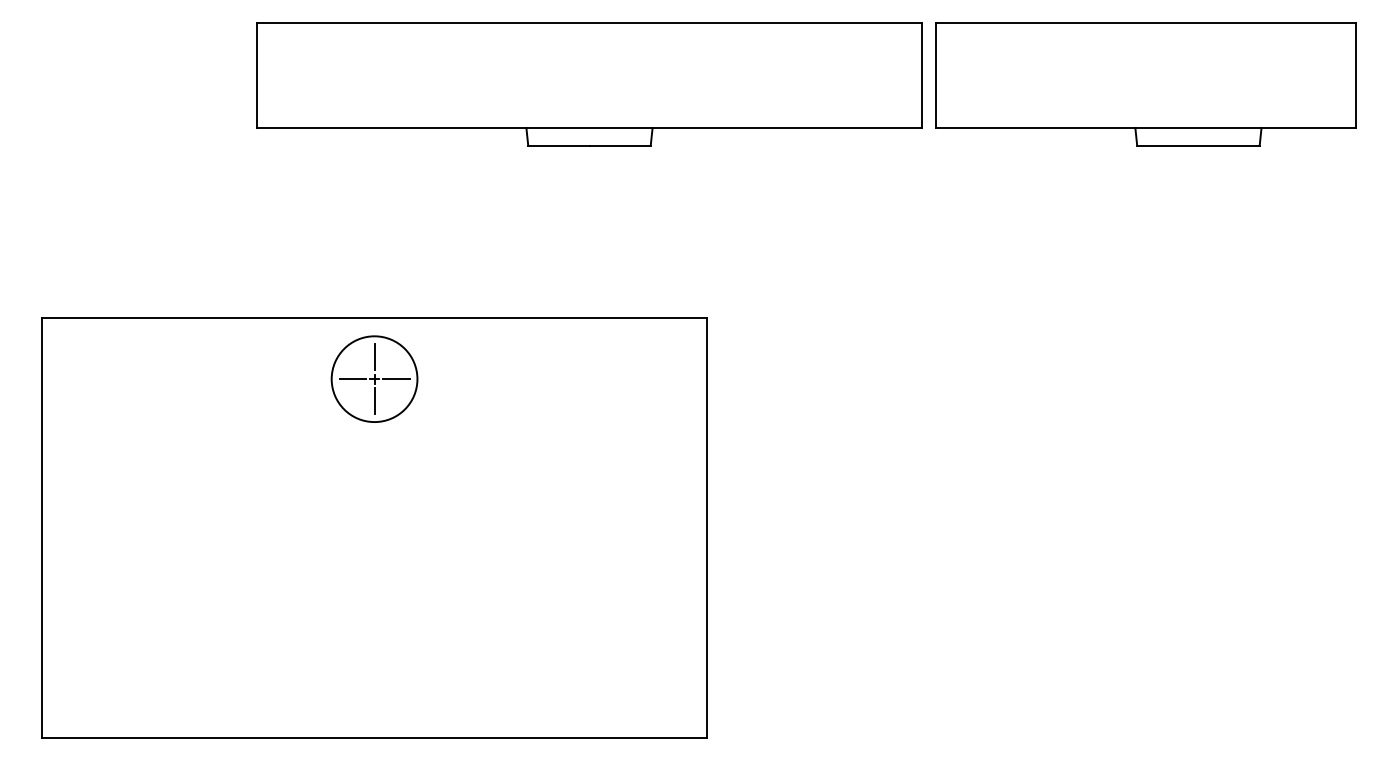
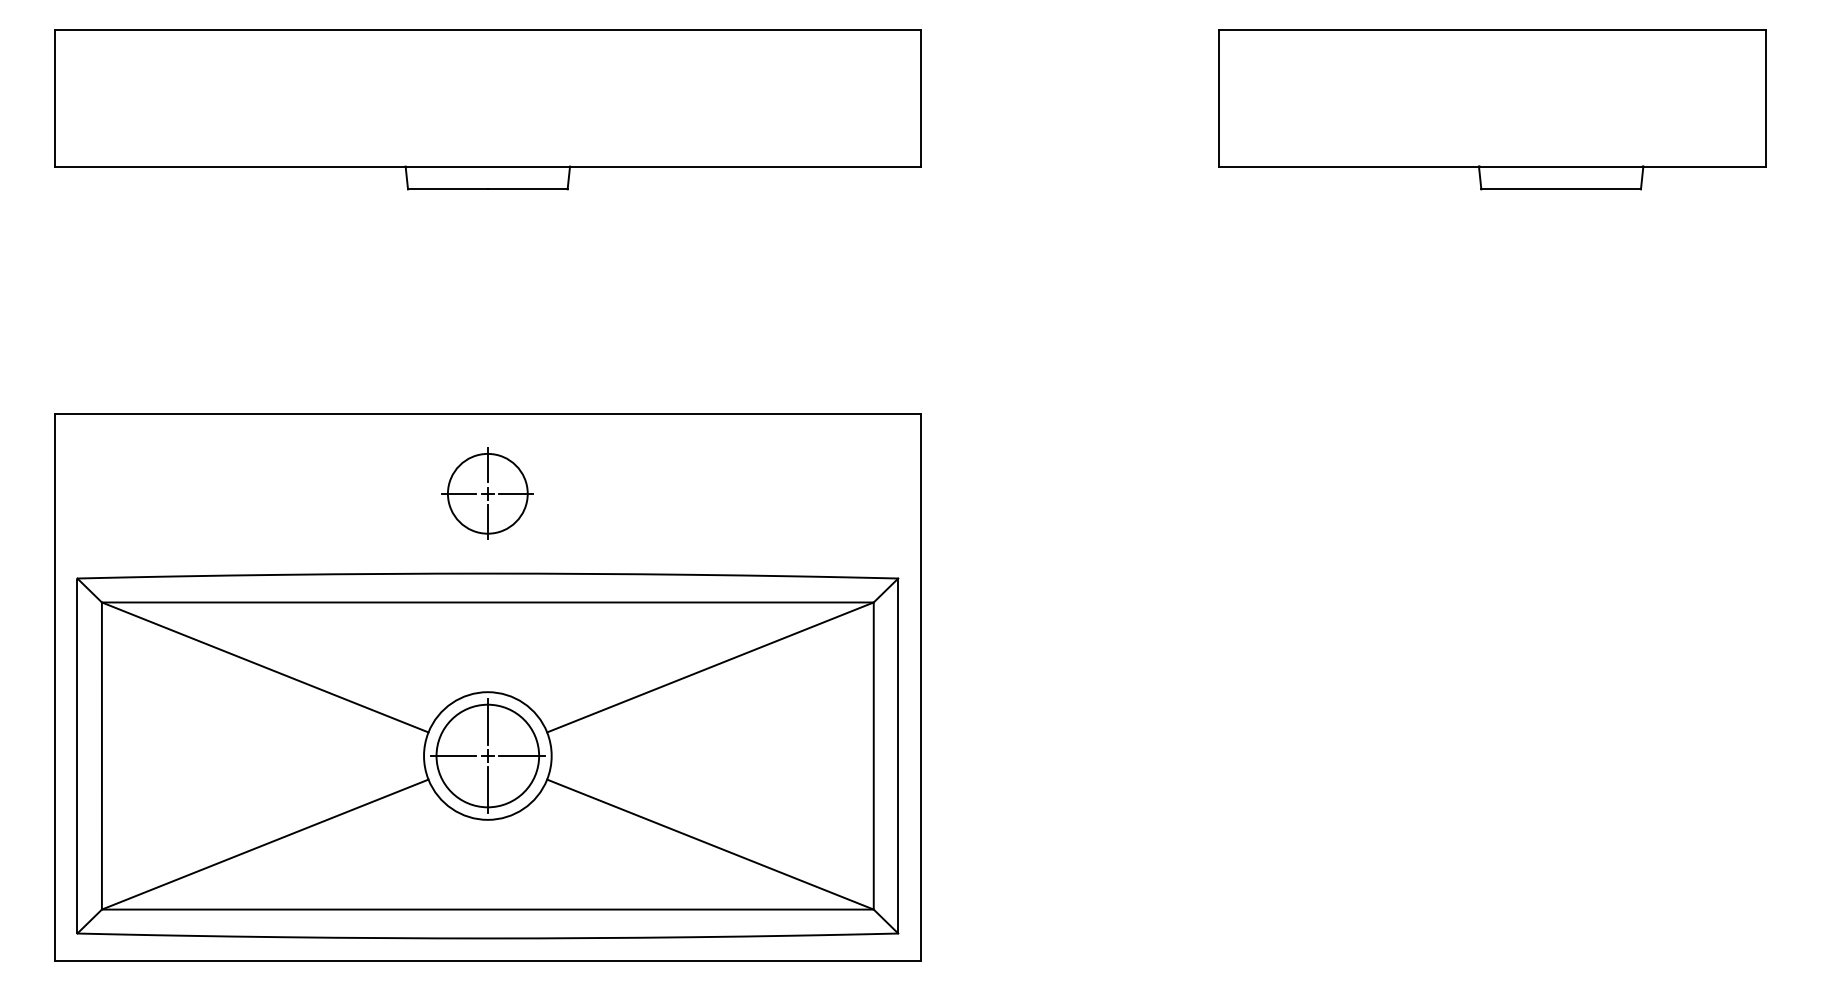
part: (589, 84) -> (487, 109), moved
circle: (374, 378) -> (487, 493), size x0.71
part: (374, 580) -> (487, 755), added

